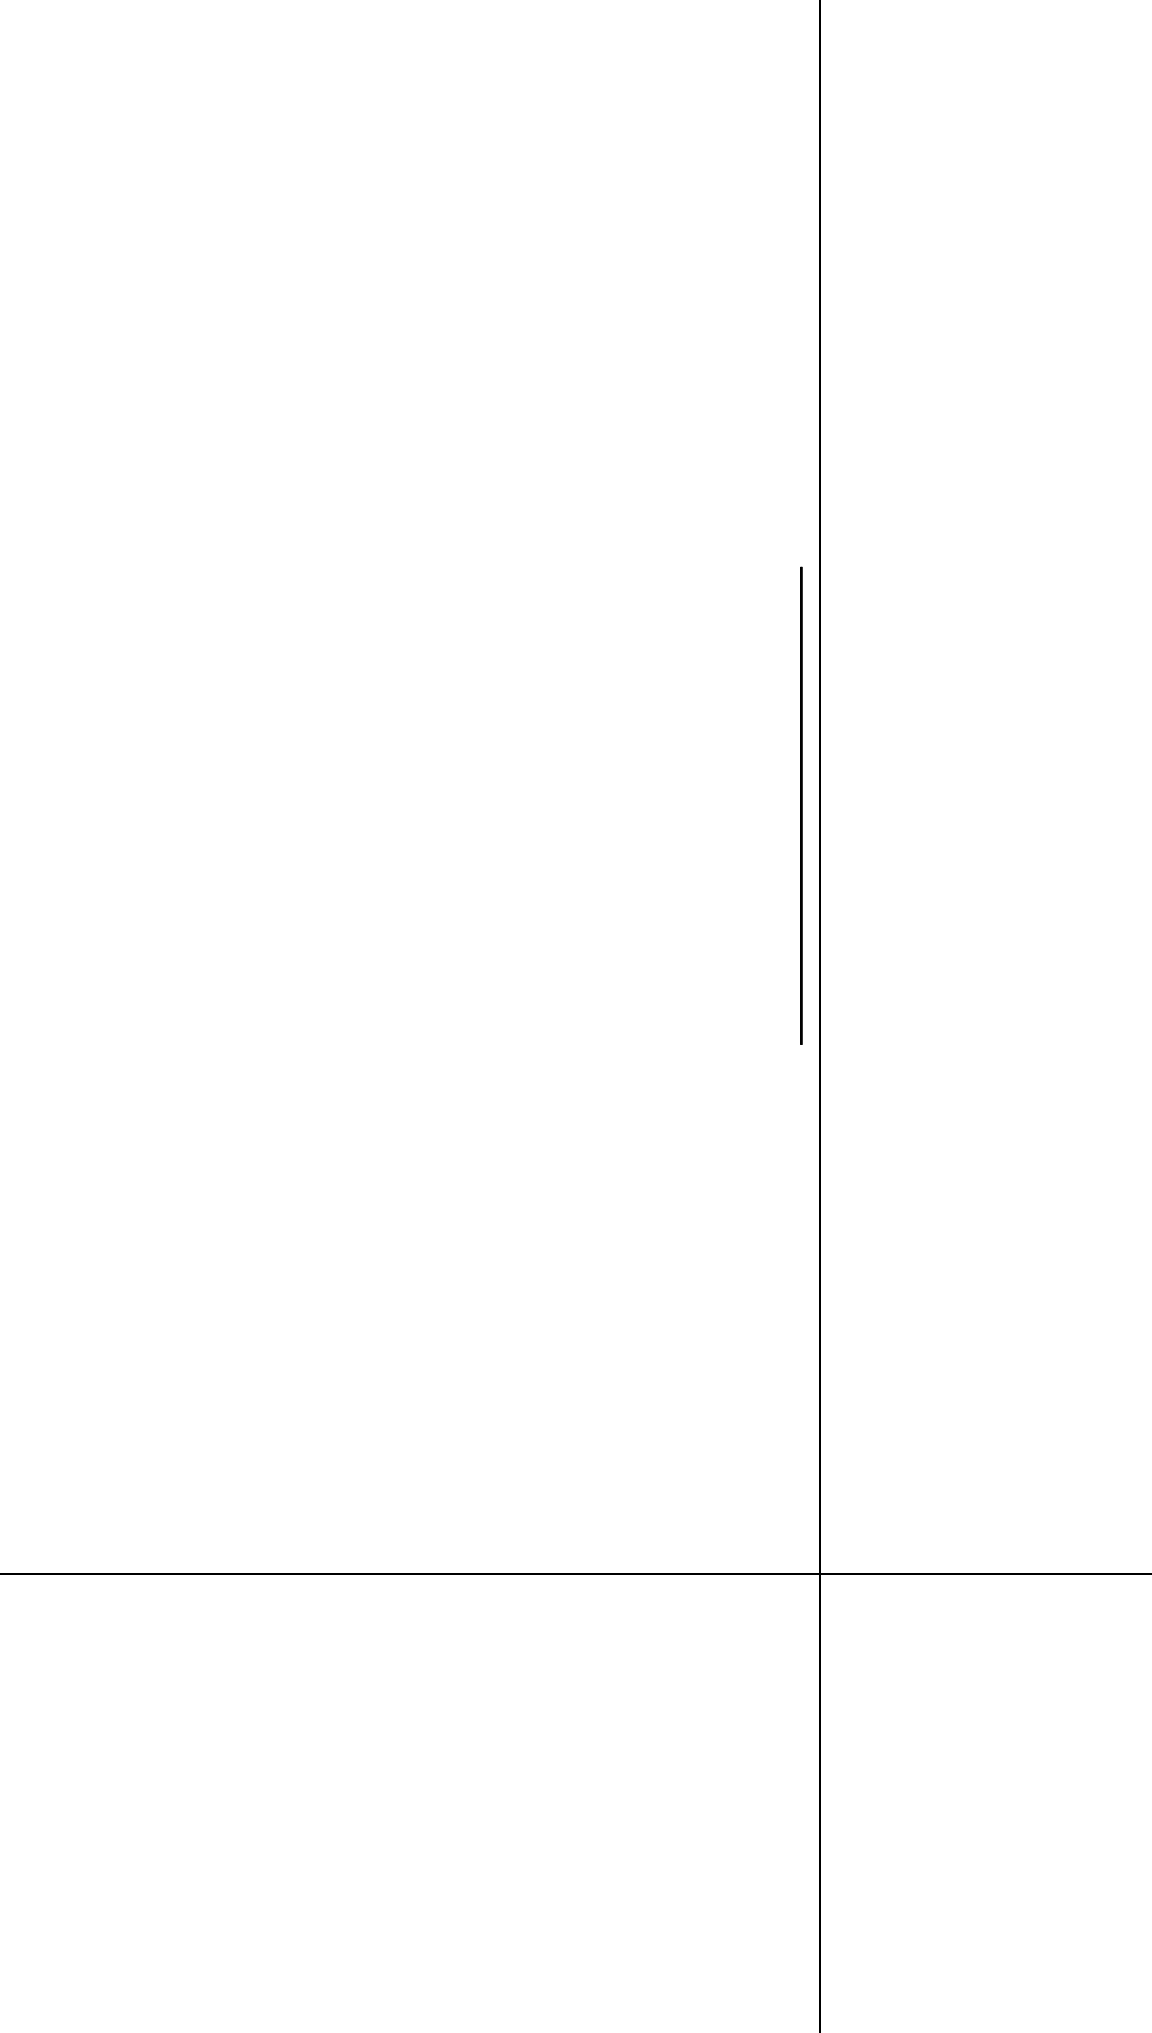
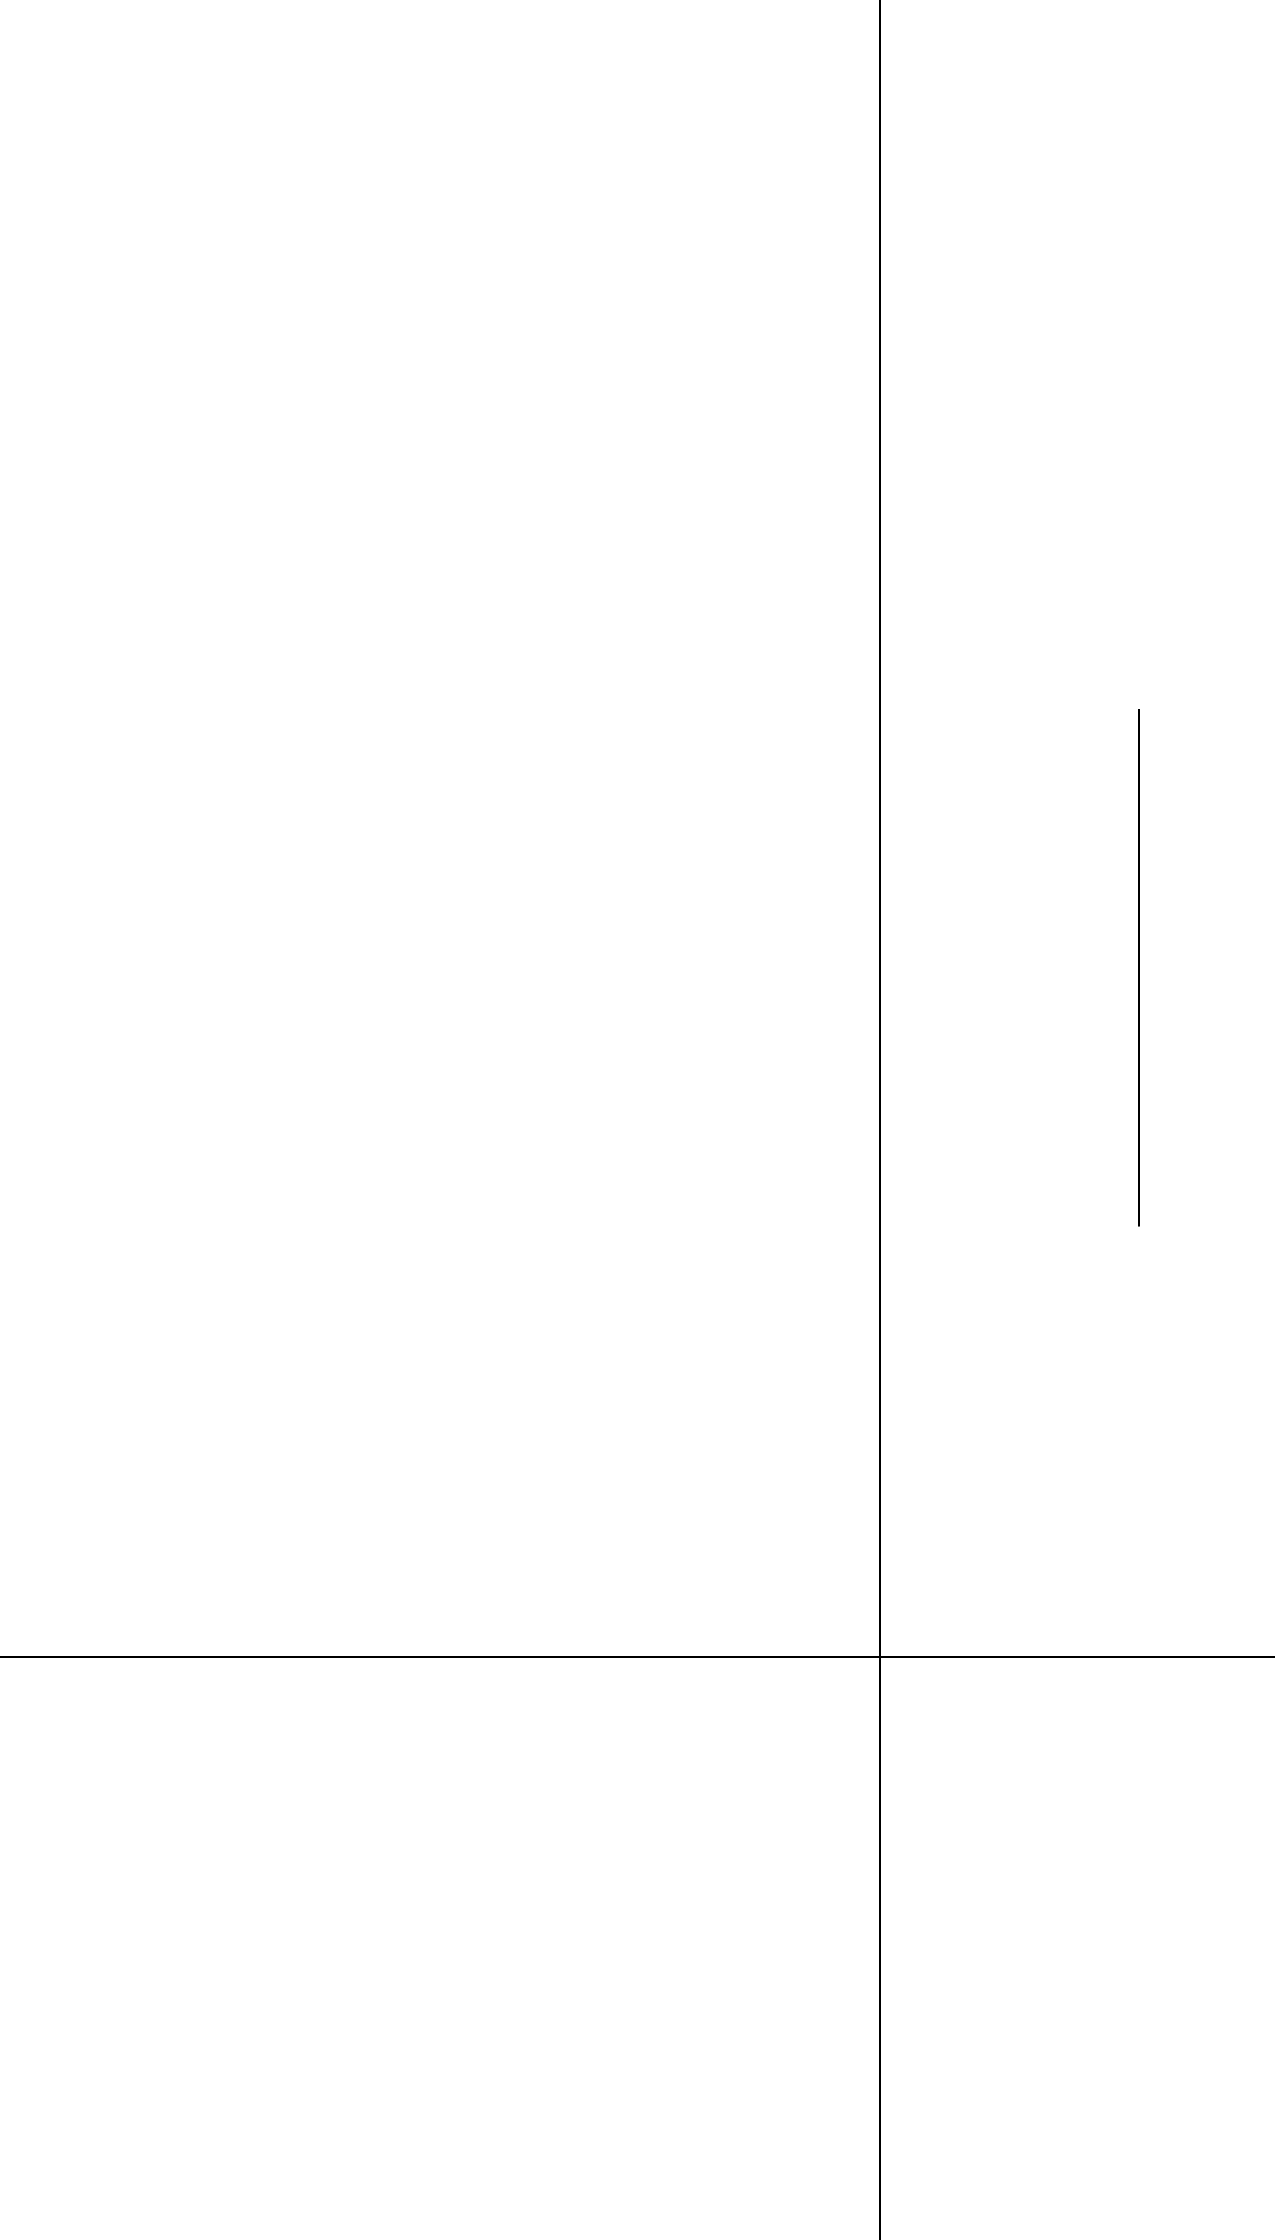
circle: (801, 805) -> (1138, 967), moved

